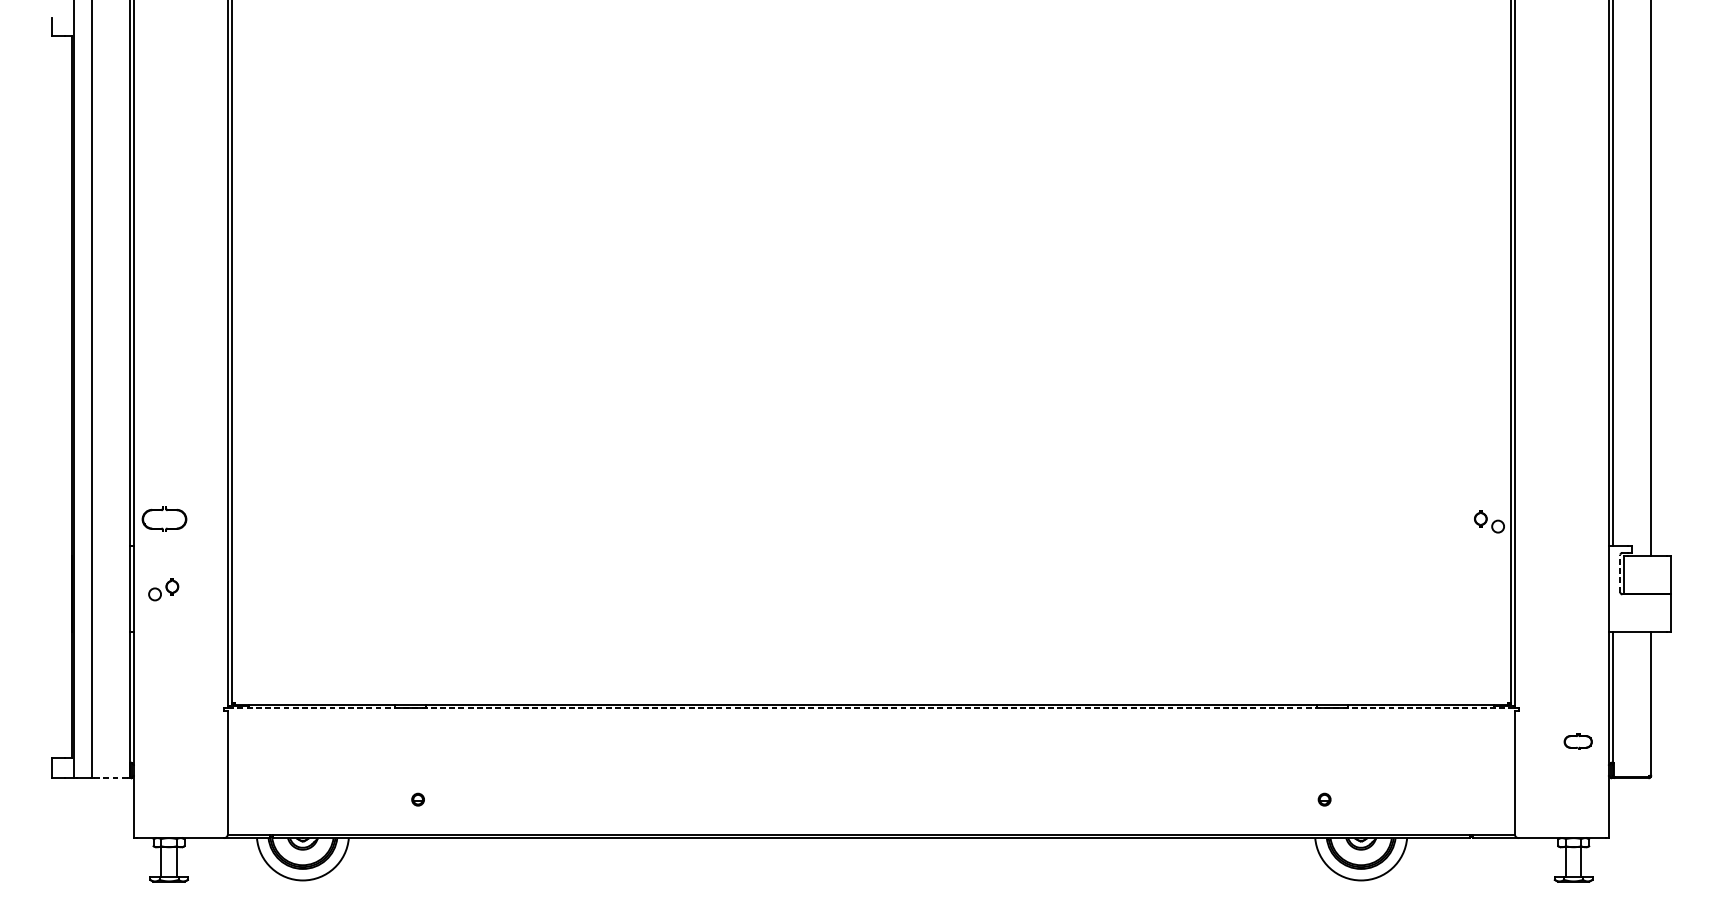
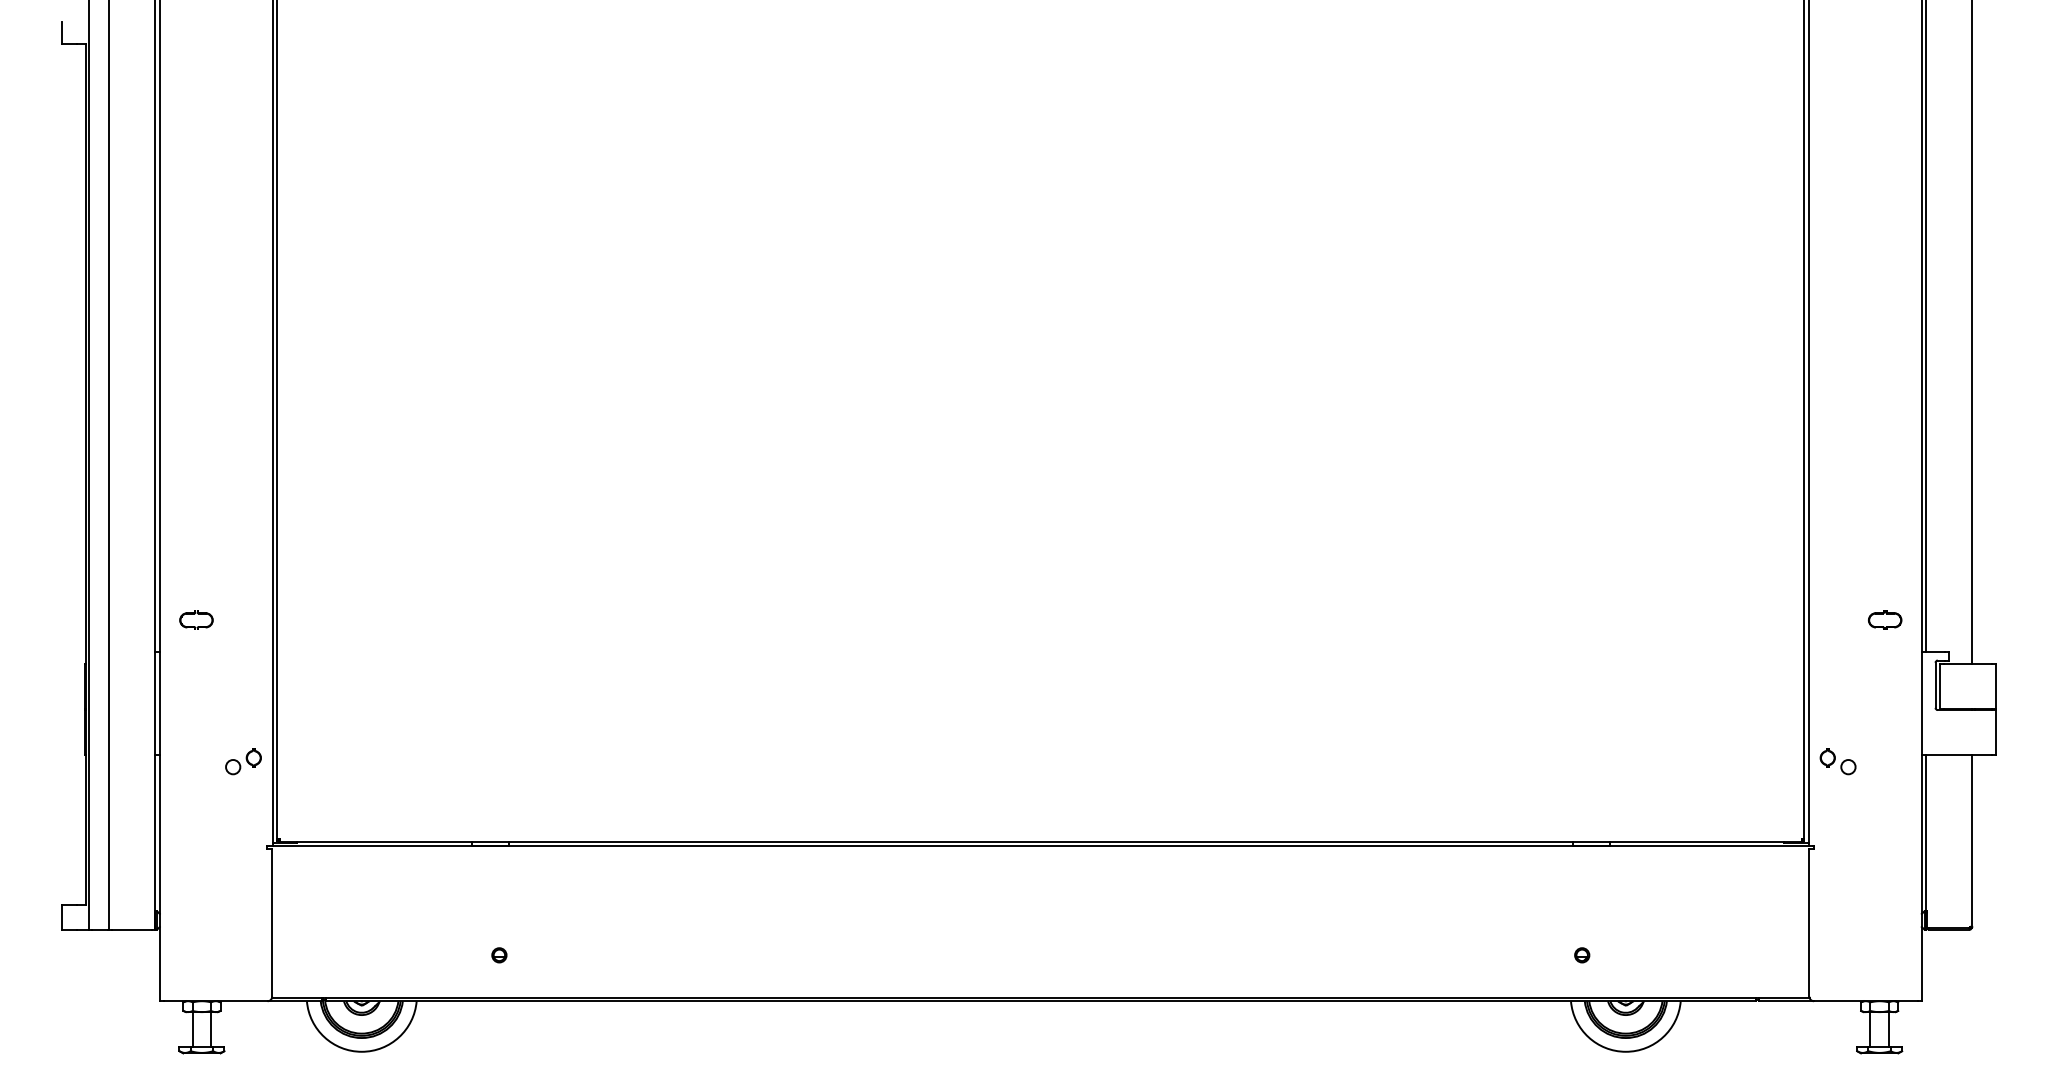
part: (164, 518) -> (196, 619), size x0.62
part: (1488, 521) -> (1837, 761), moved
line: (1620, 573) -> (1935, 685), dashed -> solid
part: (163, 589) -> (243, 761), moved
line: (871, 708) -> (1041, 846), dashed -> solid
part: (1578, 741) -> (1885, 619), moved
line: (110, 778) -> (131, 929), dashed -> solid

